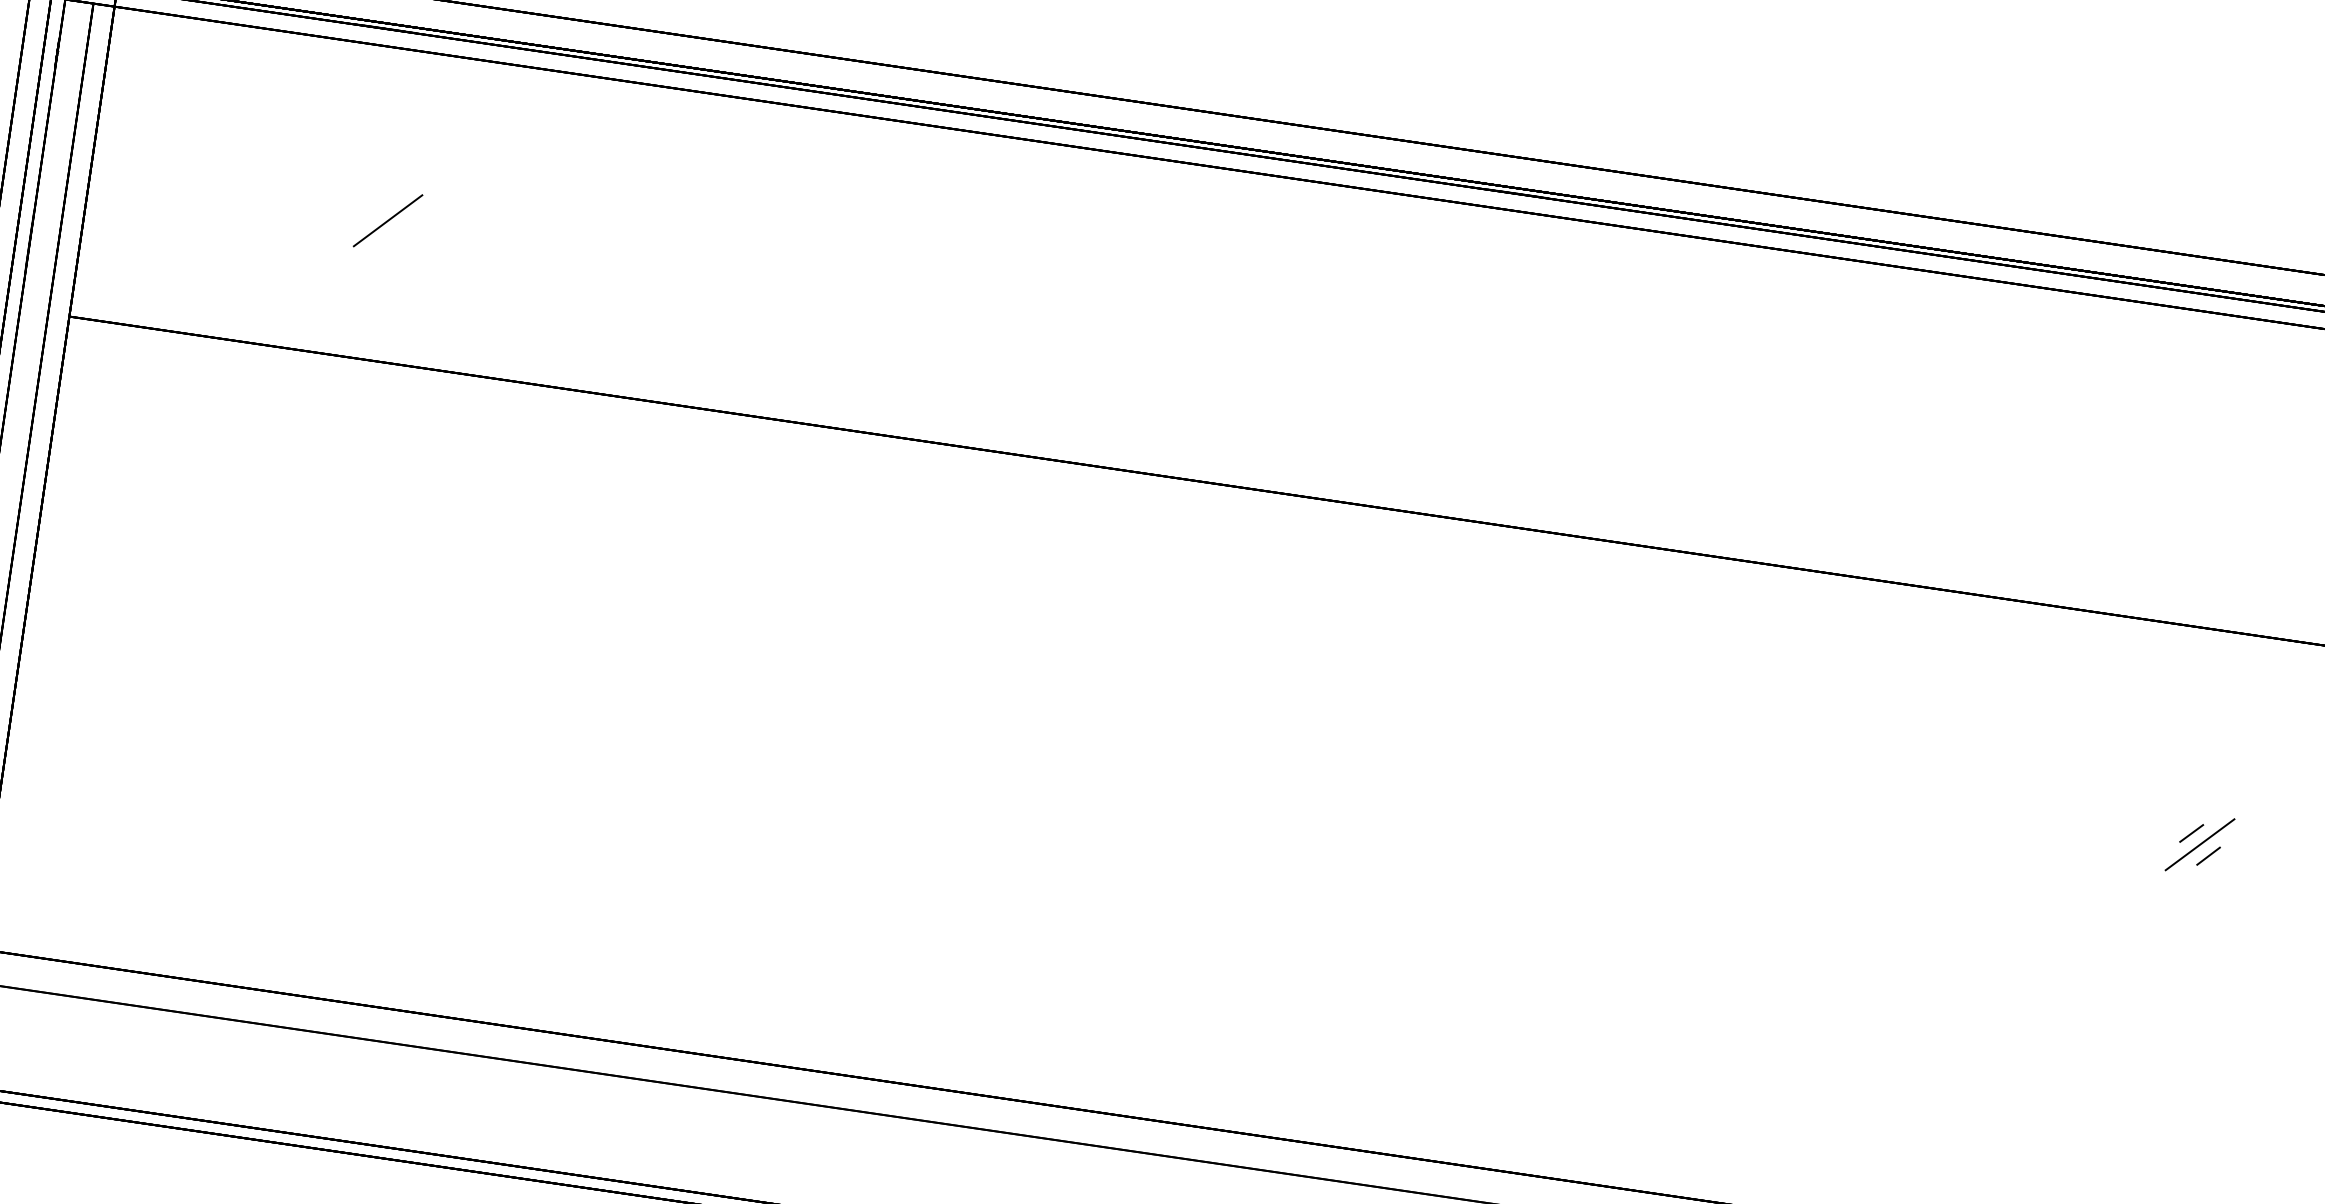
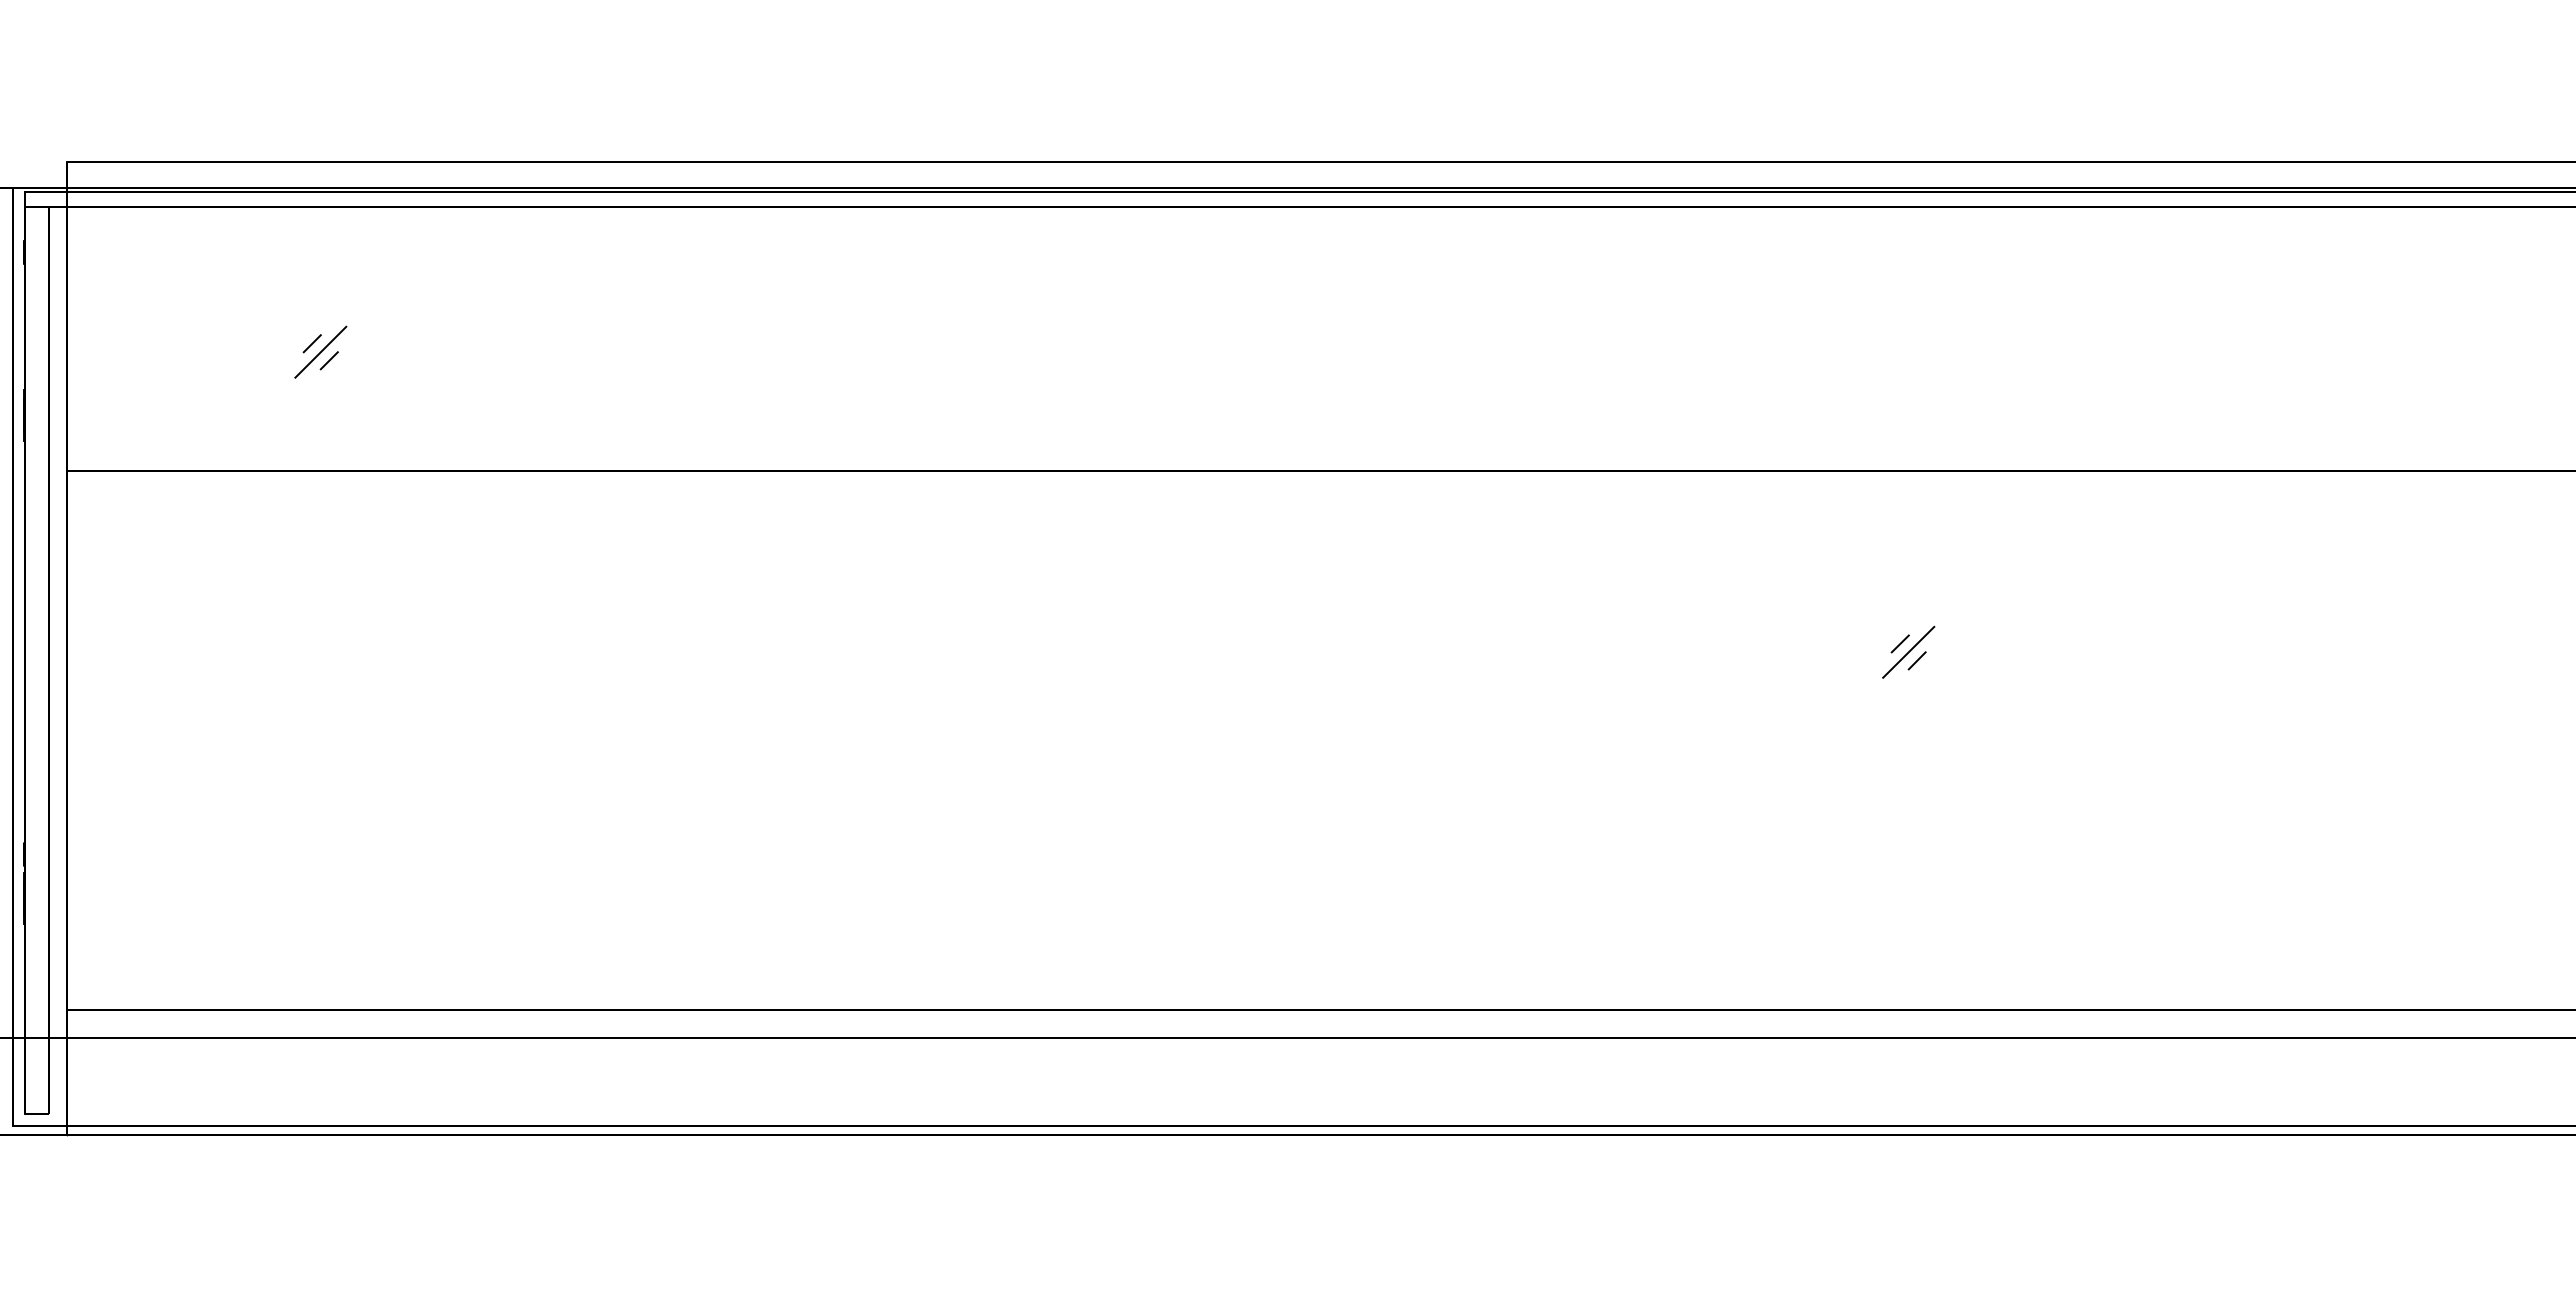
line: (378, 208) -> (311, 343), added
line: (395, 231) -> (328, 360), added

